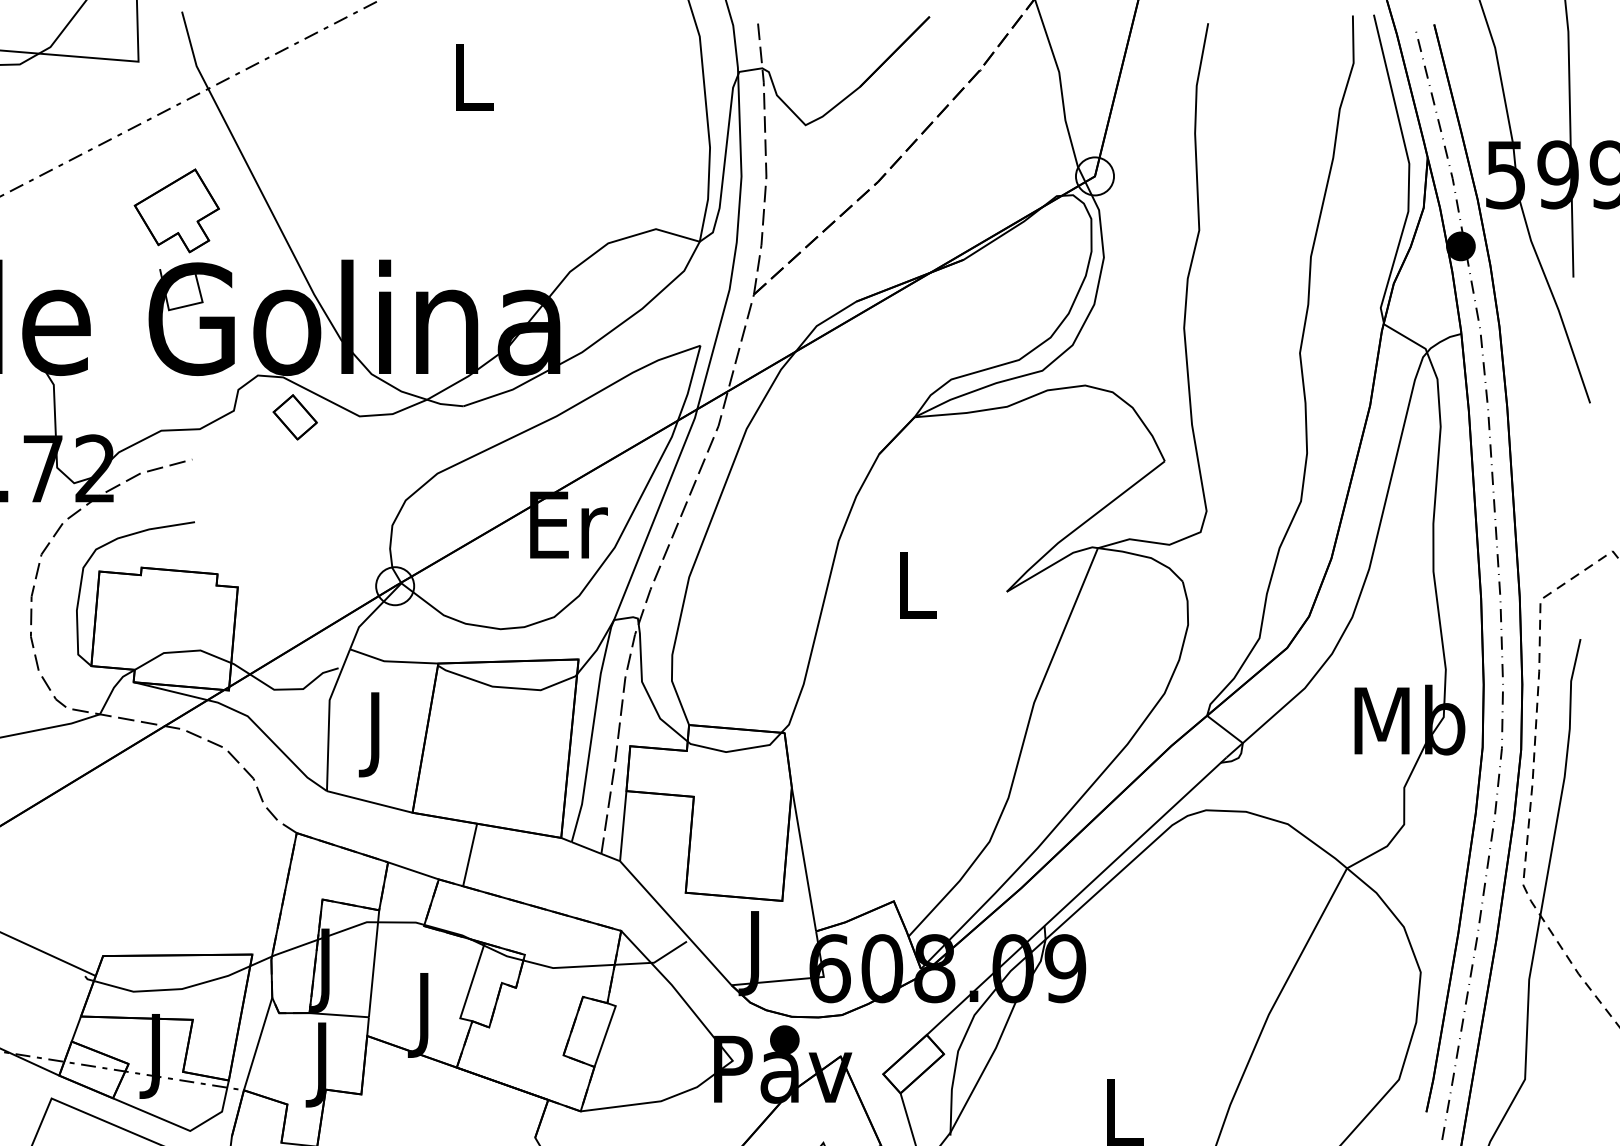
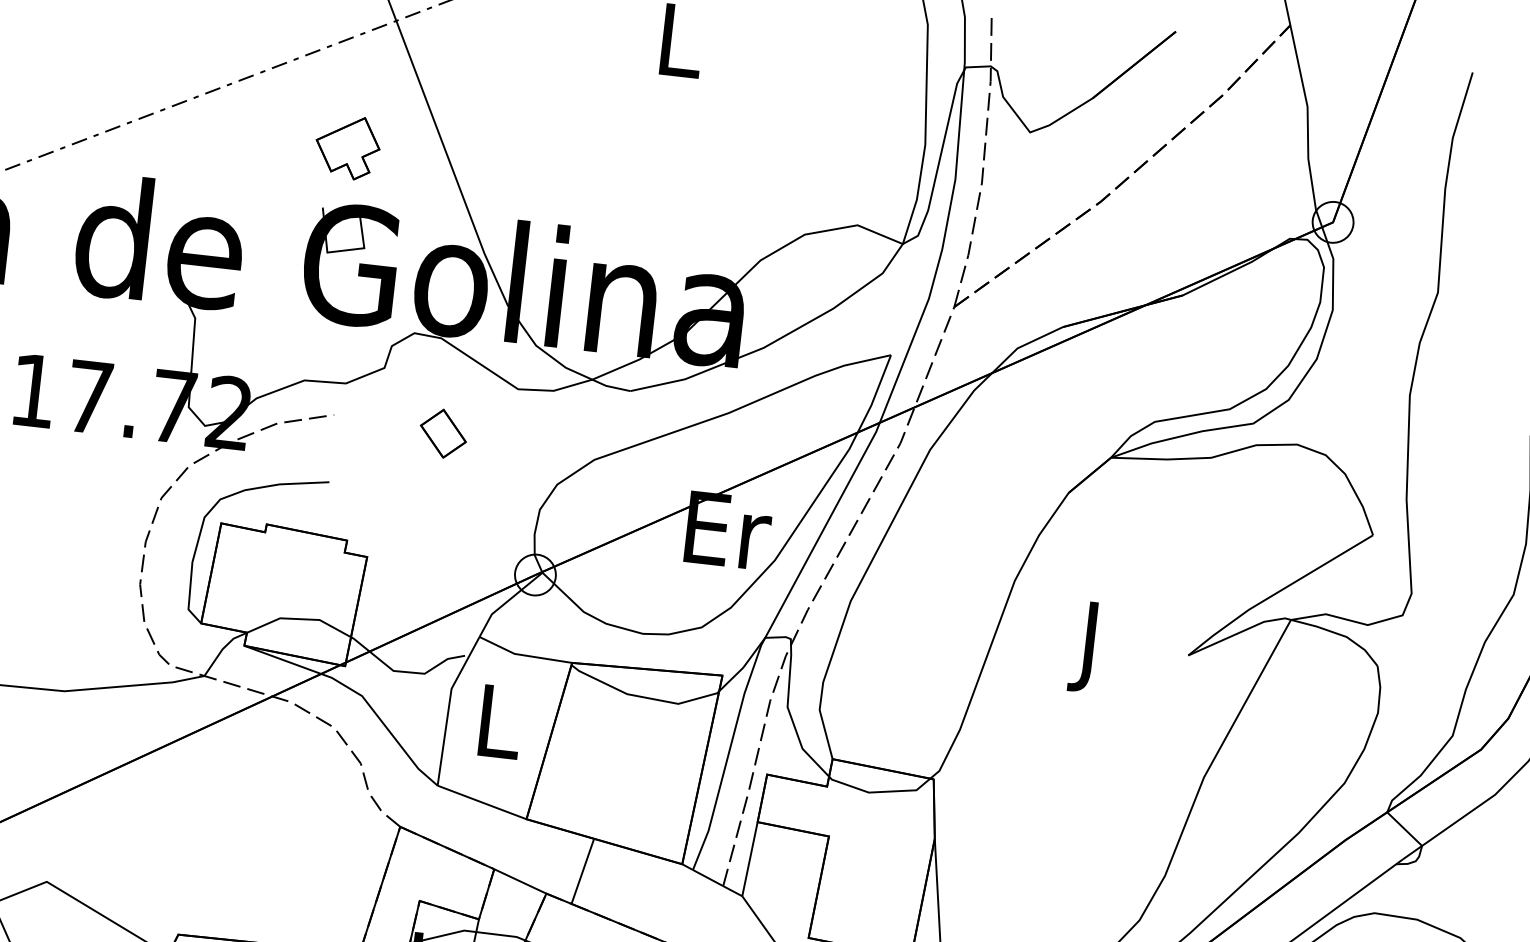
part: (176, 210) -> (347, 146), size x0.7
part: (294, 417) -> (442, 433), moved
text: (917, 594) -> (1092, 647), L -> J
text: (377, 734) -> (498, 731), J -> L

